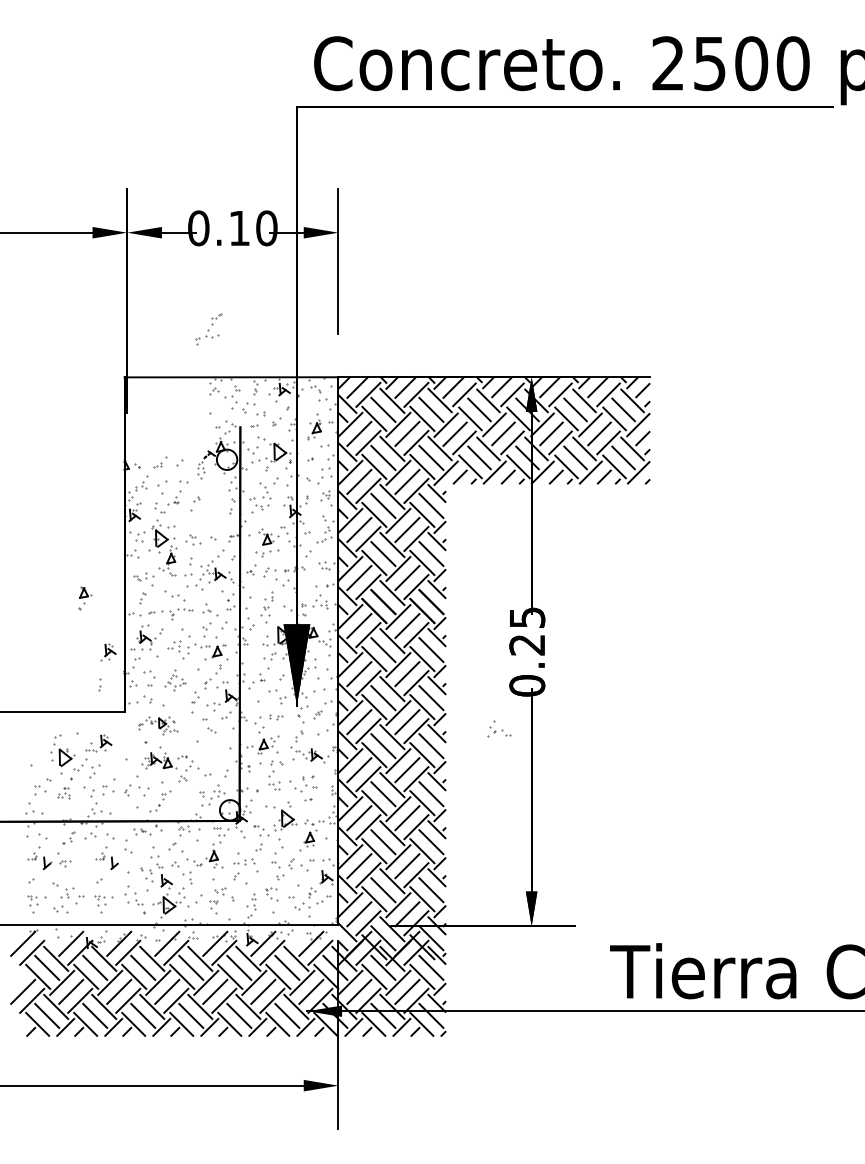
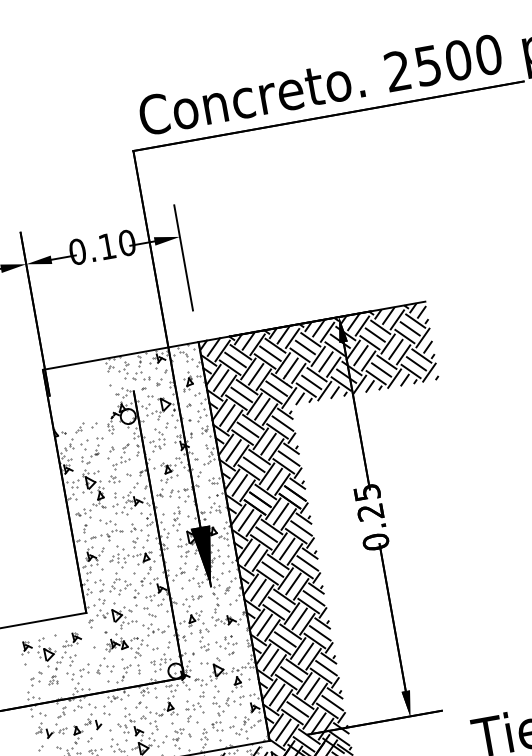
part: (208, 329) -> (121, 456), moved
part: (85, 598) -> (78, 734), moved
part: (108, 652) -> (26, 647), moved
part: (175, 680) -> (119, 583), size x1.43
part: (99, 684) -> (138, 668), moved
part: (157, 725) -> (112, 618), size x1.67
part: (499, 728) -> (155, 628), moved

